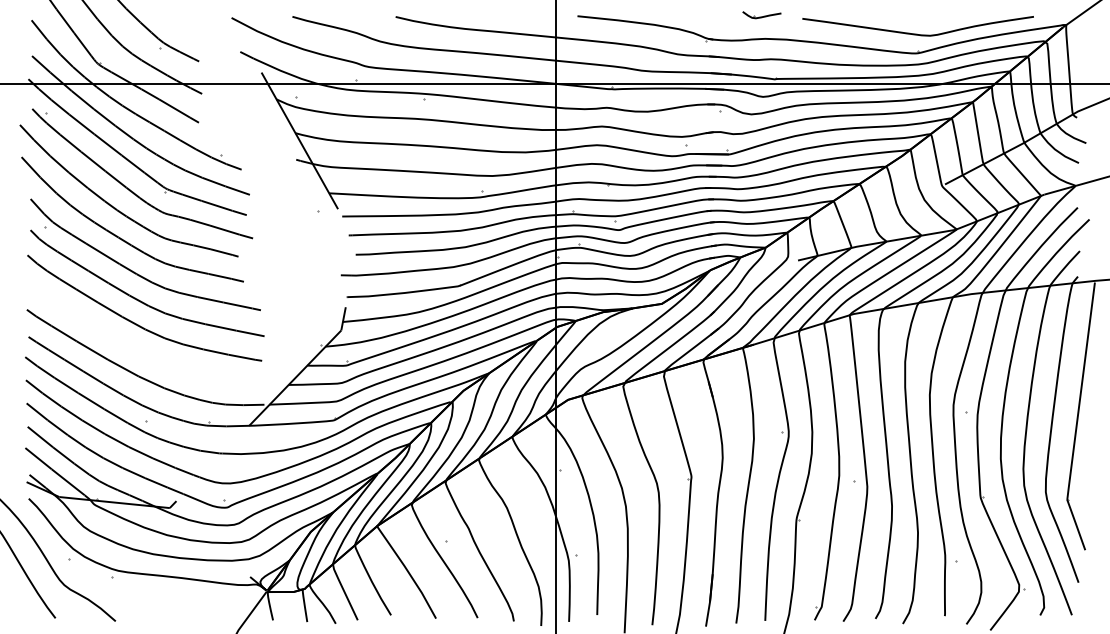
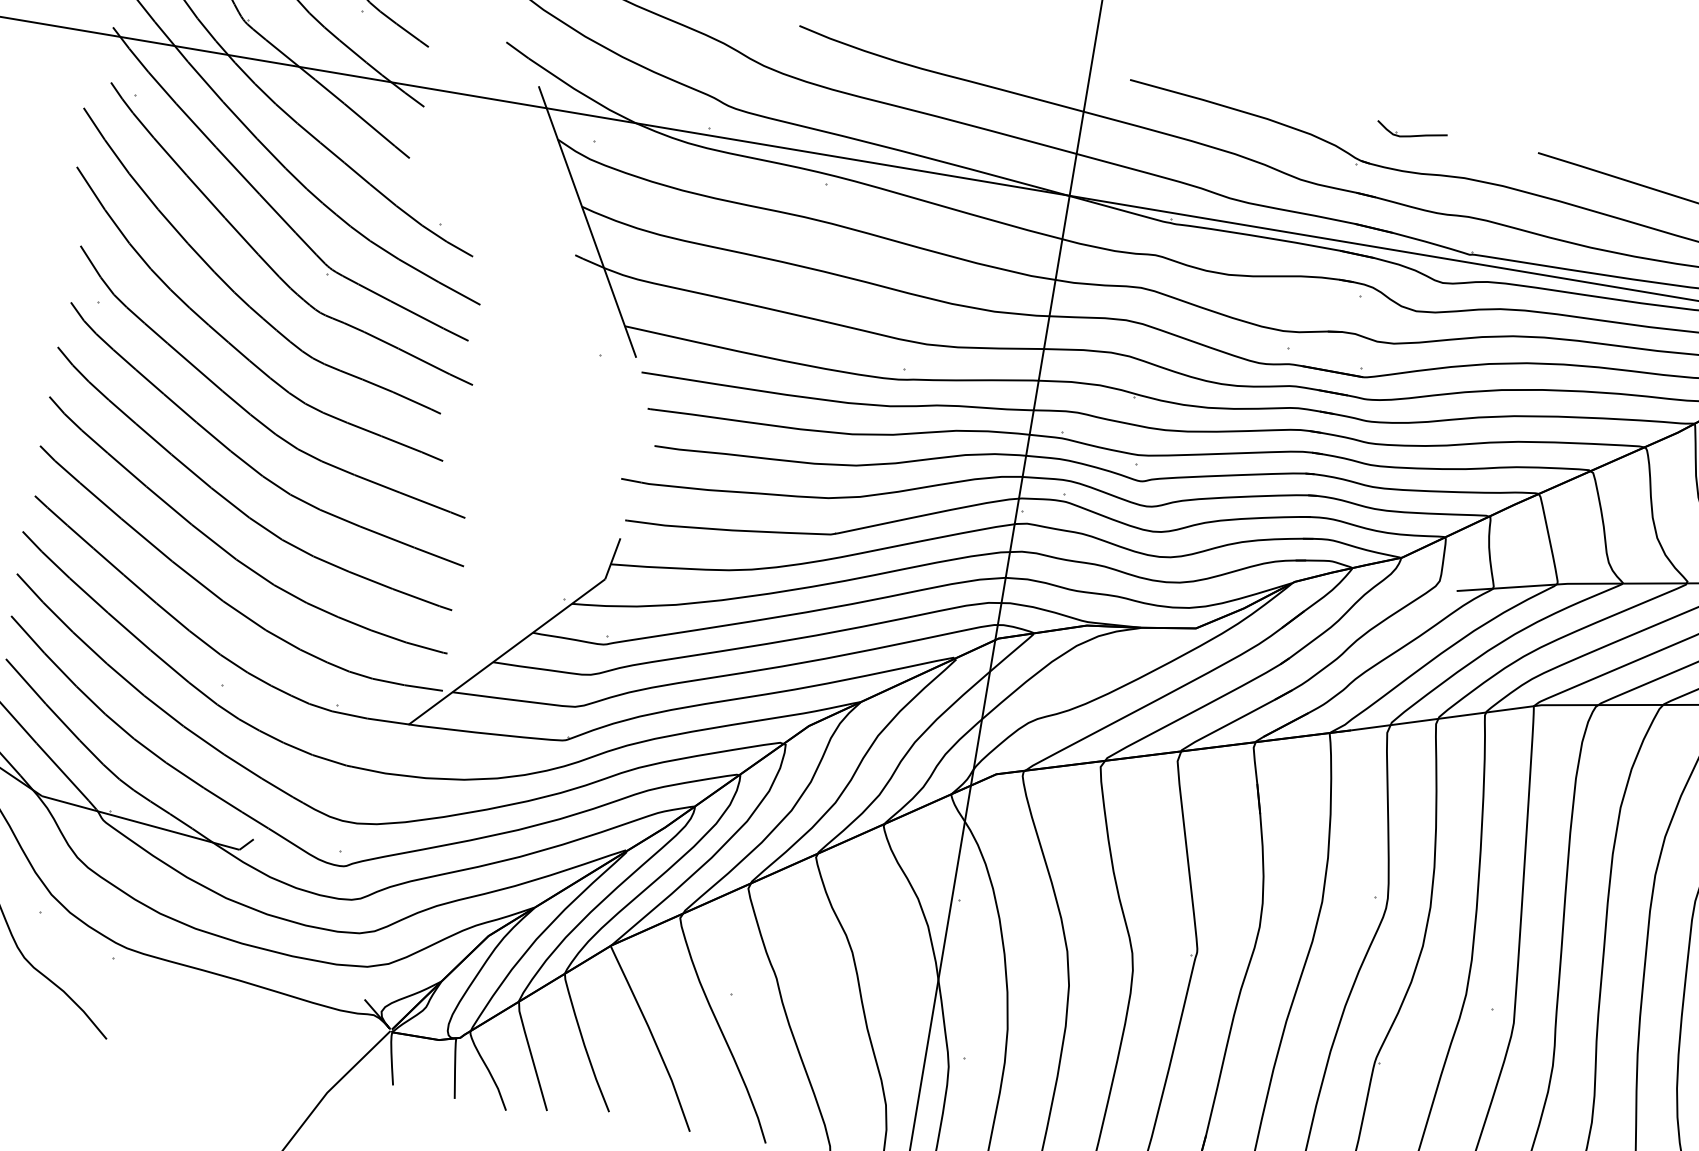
part: (761, 15) -> (1410, 132), moved
curve: (136, 348) -> (227, 549), added

